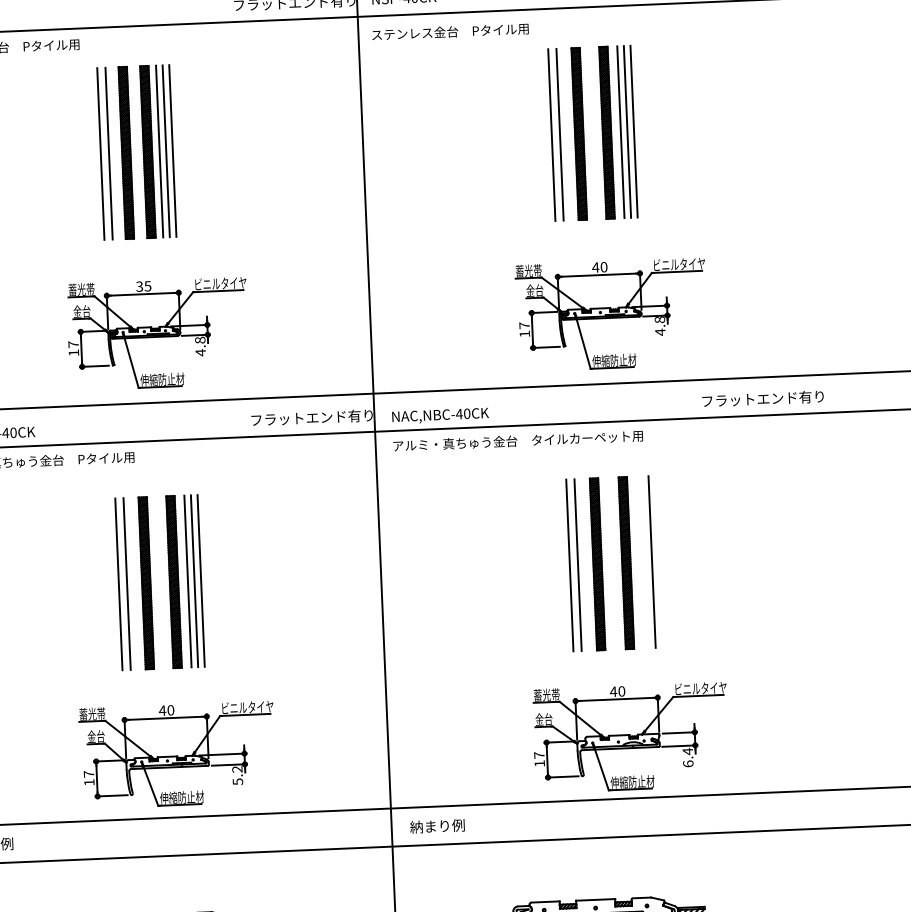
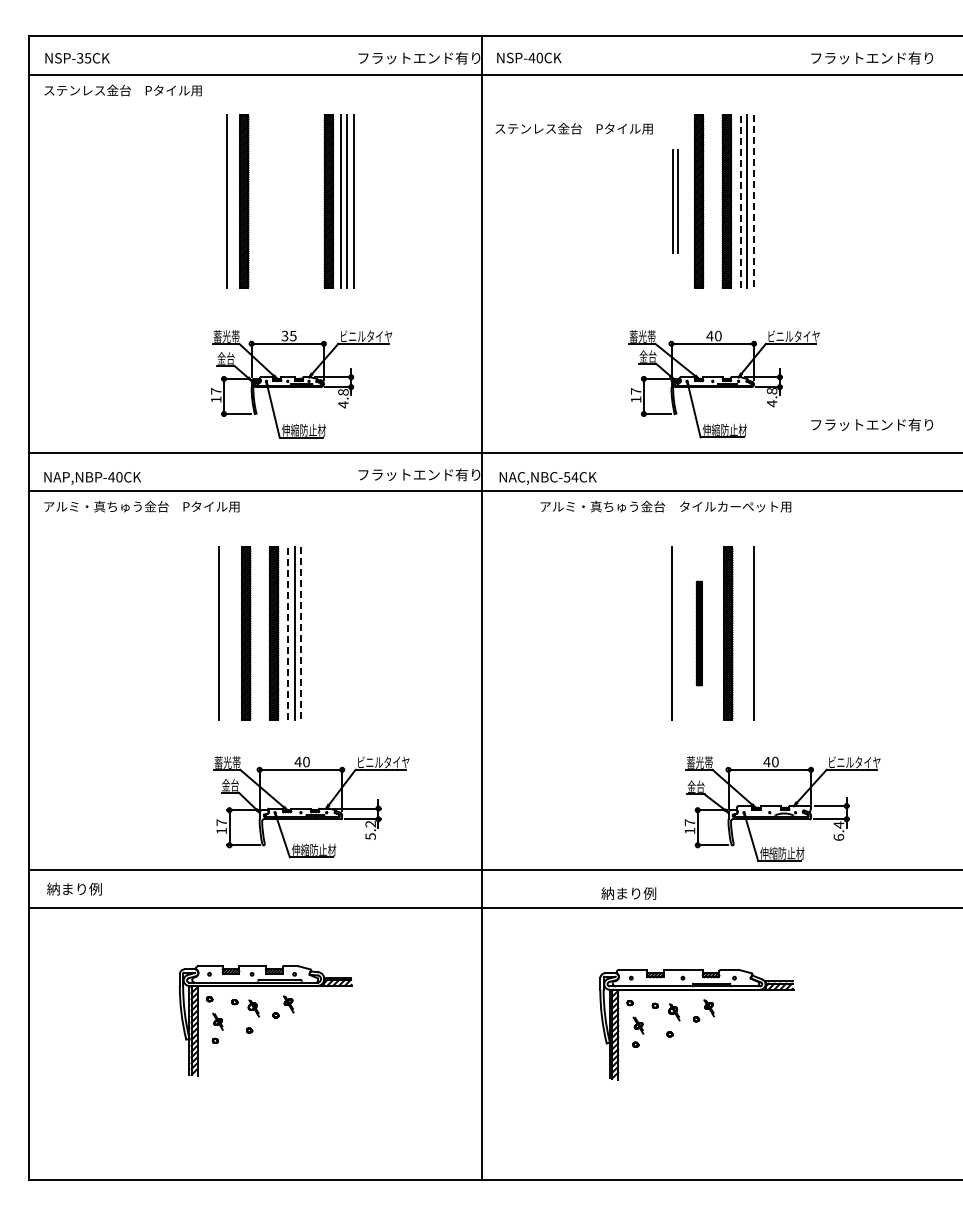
text: (449, 31) -> (573, 128), moved
line: (620, 131) -> (740, 200), solid -> dashed
line: (634, 131) -> (754, 201), solid -> dashed
part: (555, 134) -> (675, 201), size x0.6
part: (157, 151) -> (338, 201), moved
line: (100, 154) -> (218, 201), removed
part: (158, 334) -> (301, 384), moved
text: (762, 398) -> (871, 424), moved
text: (462, 414) -> (570, 477), NAC,NBC-40CK -> NAC,NBC-54CK
text: (517, 440) -> (665, 506), moved
part: (597, 564) -> (699, 633), size x0.6
line: (577, 565) -> (679, 633), removed
line: (188, 581) -> (288, 633), solid -> dashed
line: (201, 581) -> (301, 634), solid -> dashed
line: (126, 583) -> (226, 633), removed
part: (630, 737) -> (782, 808), moved
part: (177, 755) -> (311, 807), moved
text: (437, 826) -> (628, 893), moved

